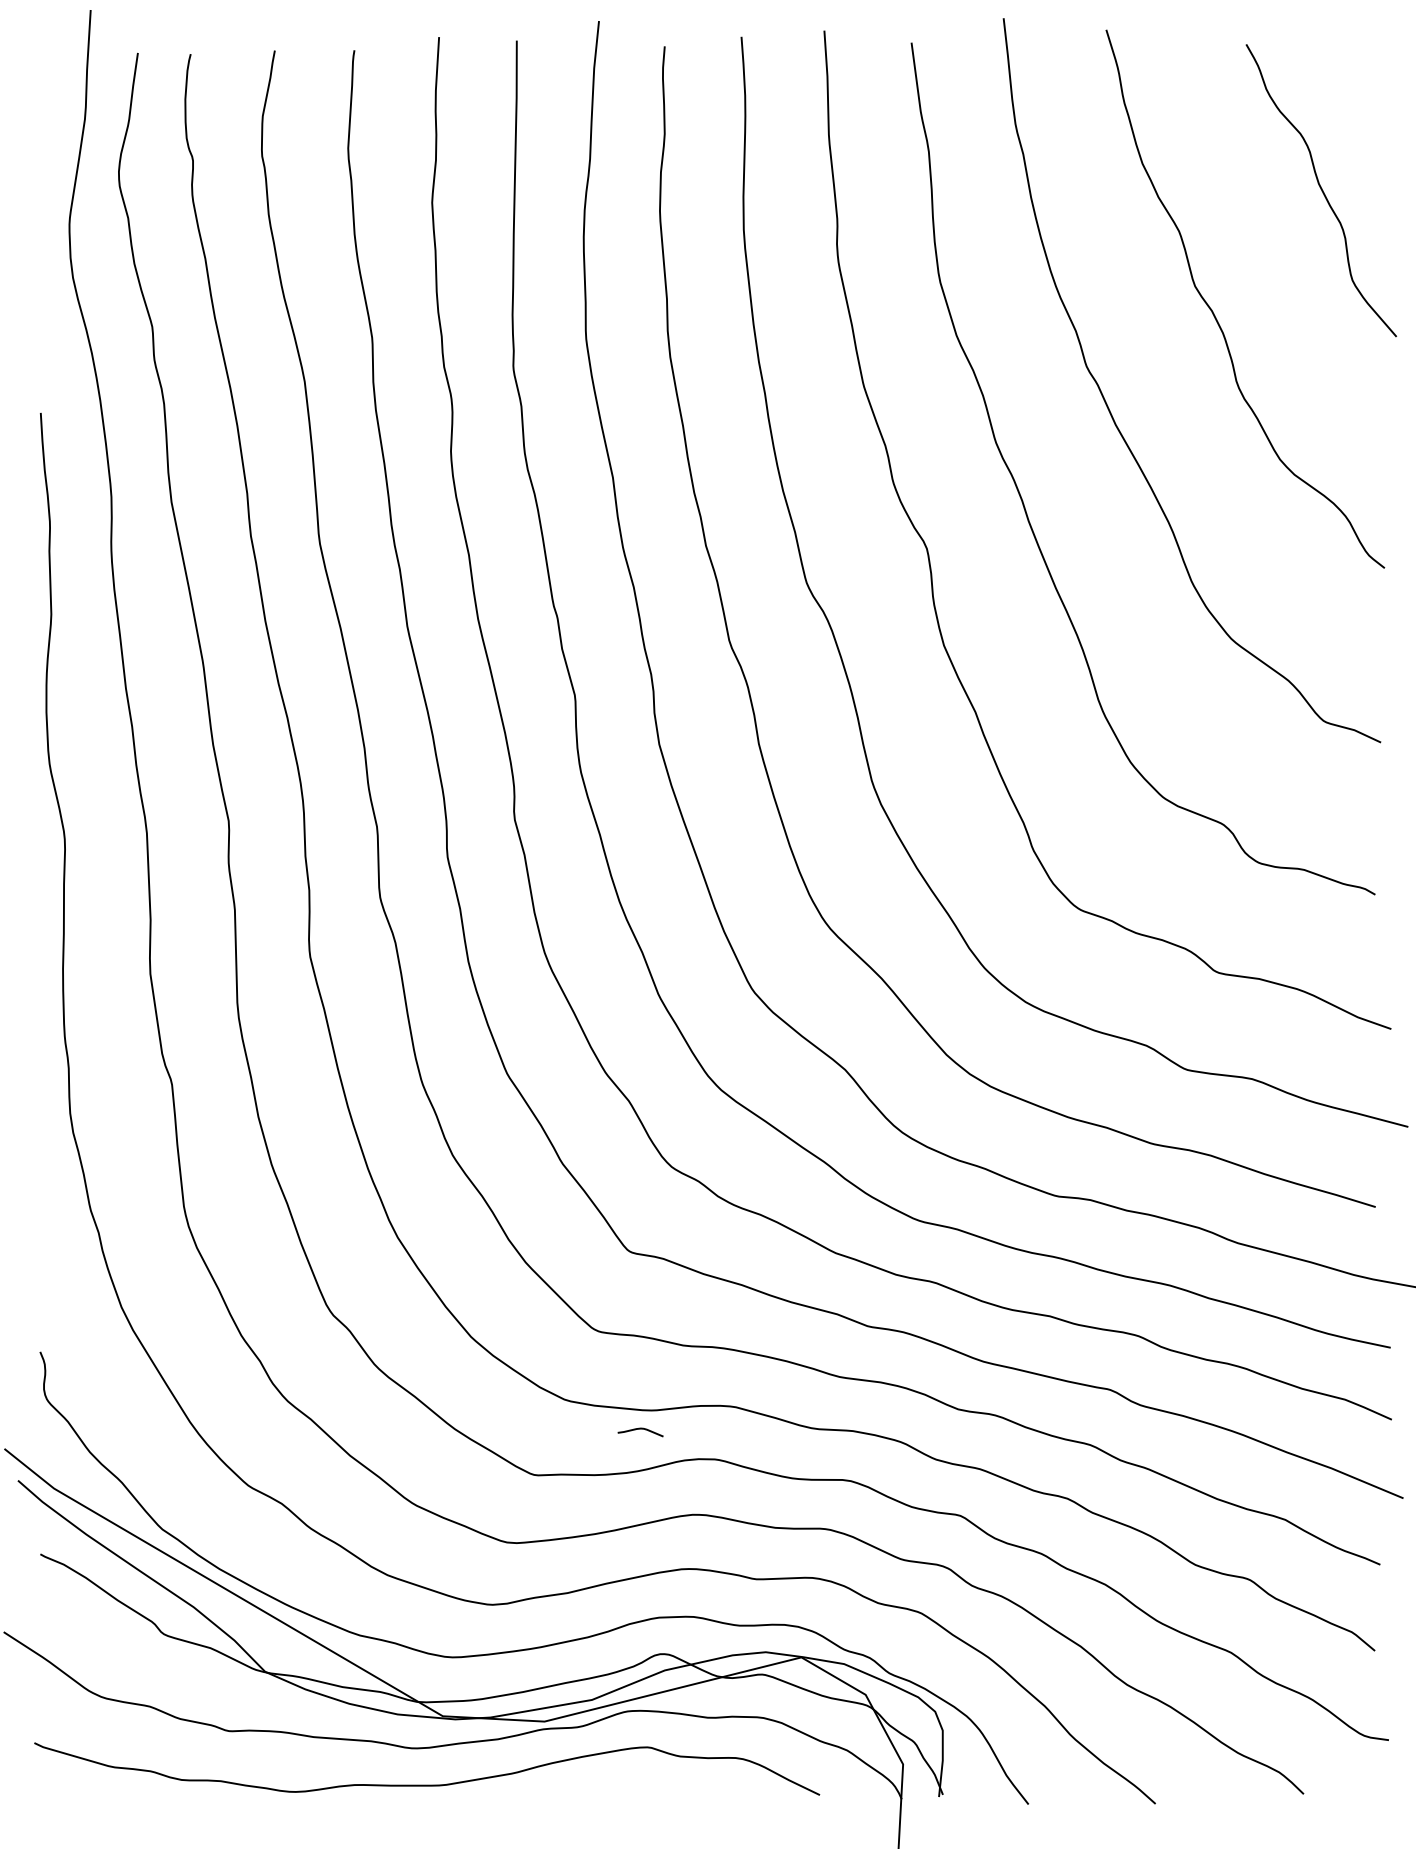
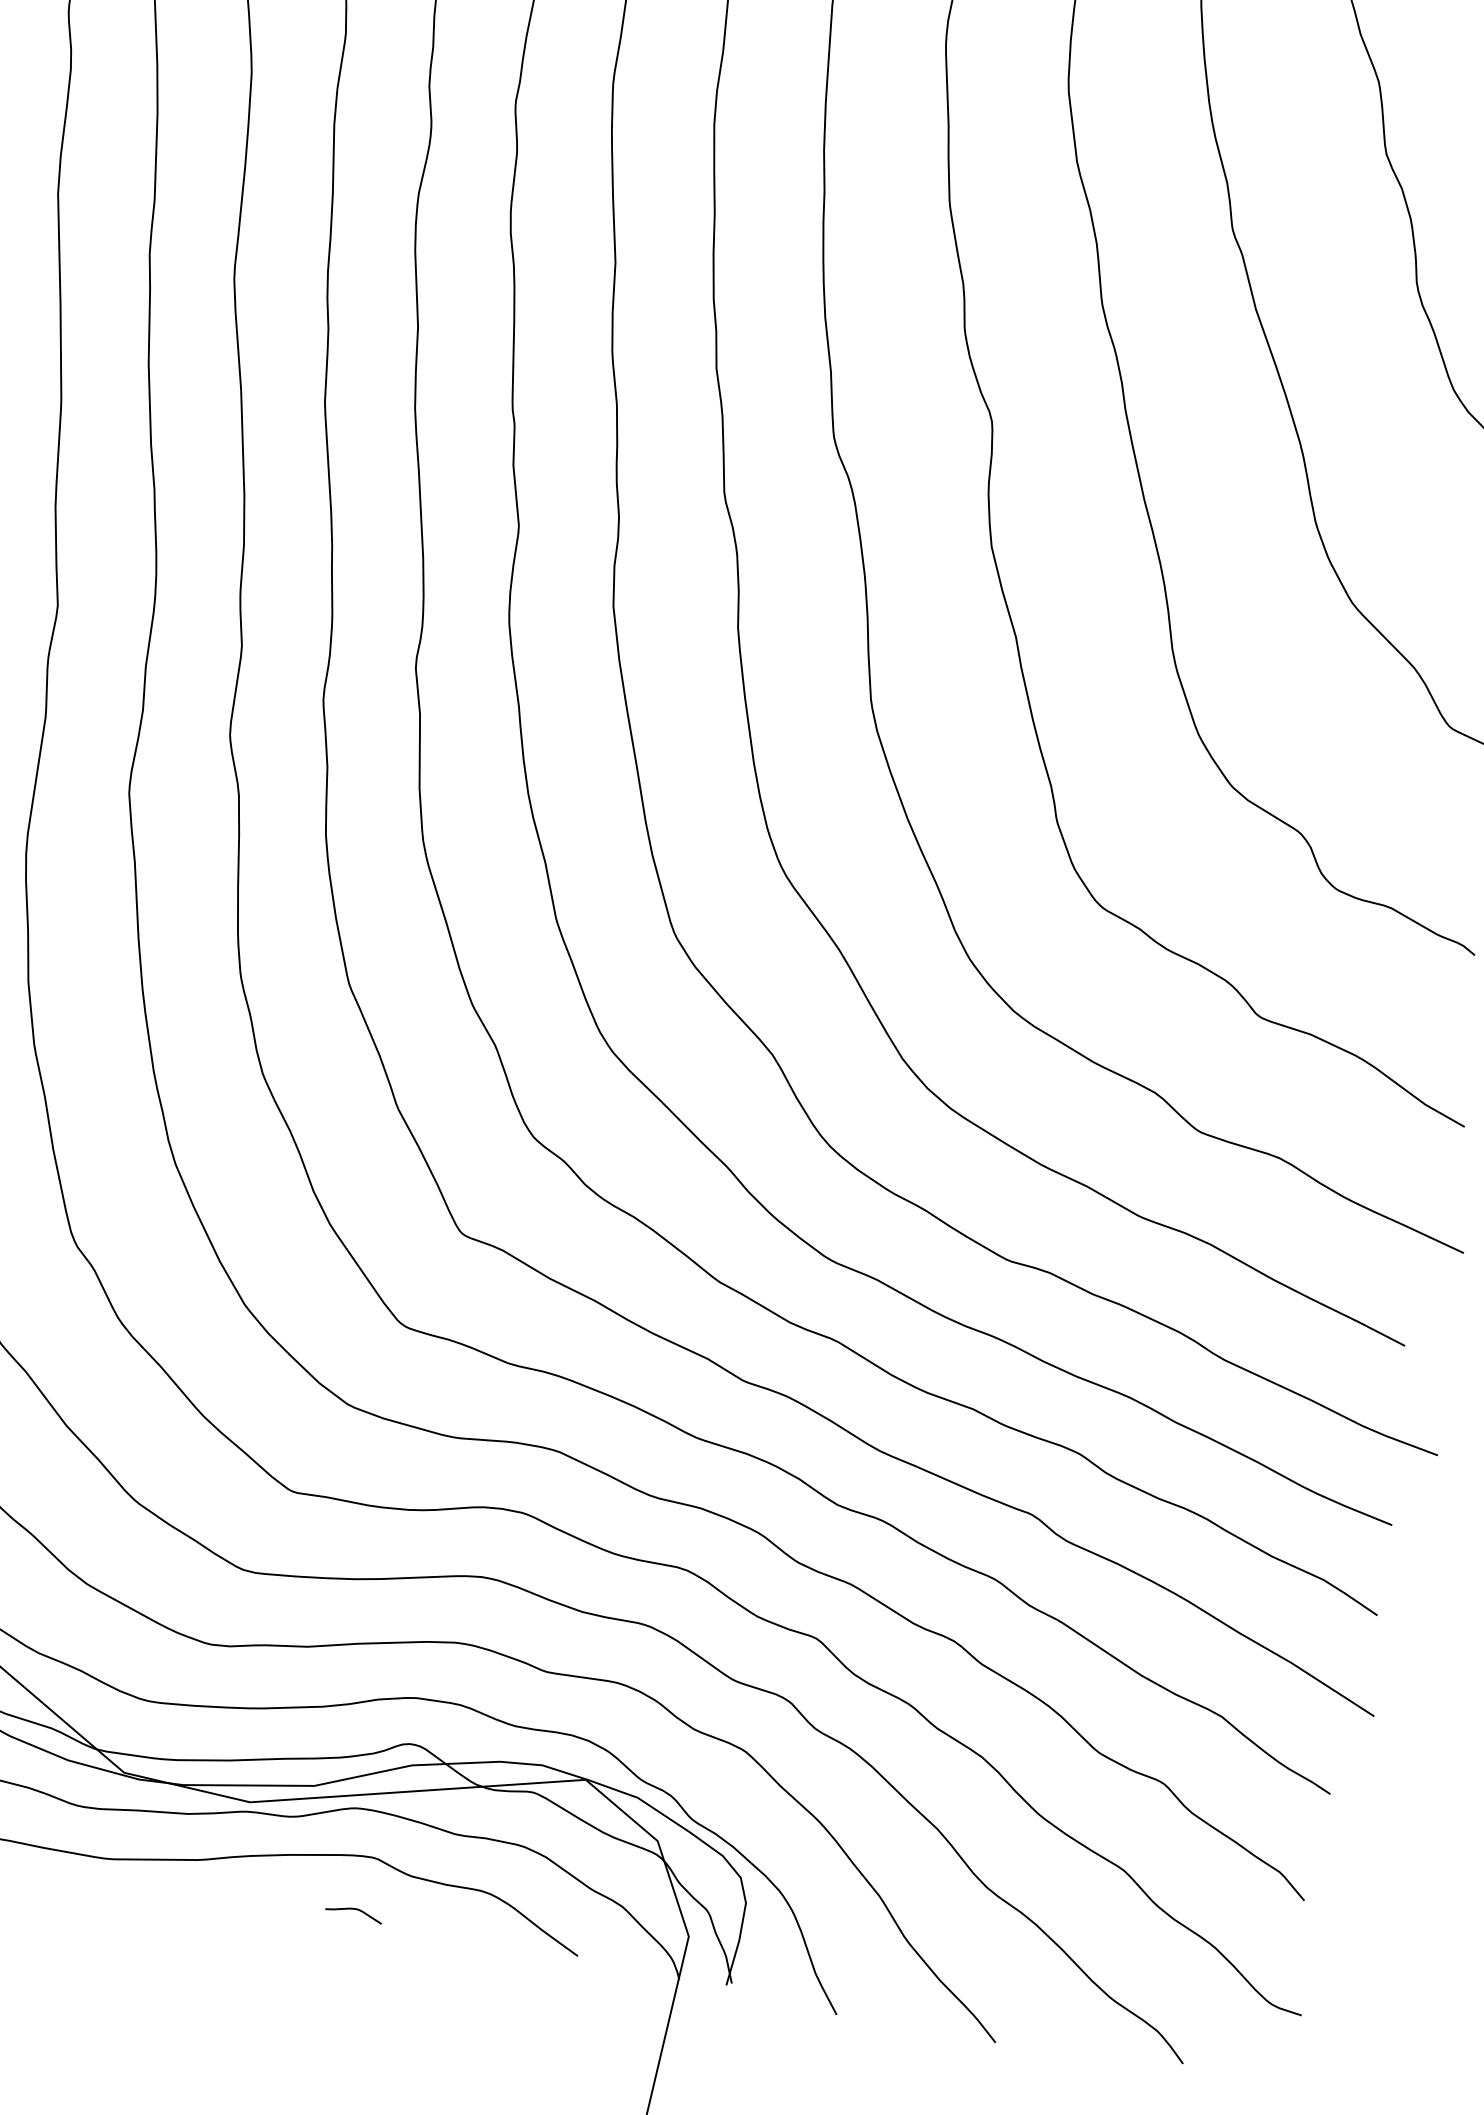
curve: (640, 1429) -> (354, 1910), moved

